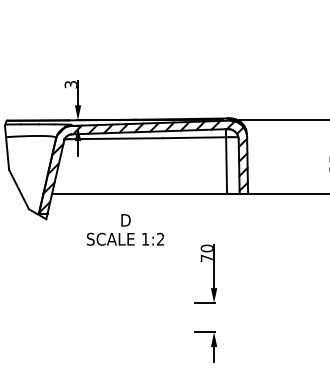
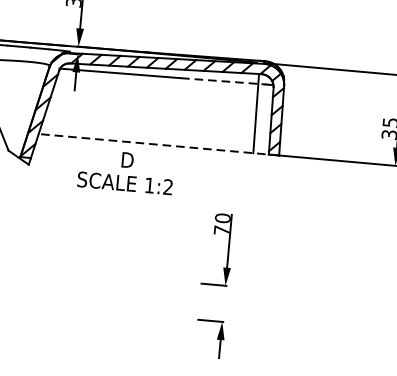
line: (196, 137) -> (222, 80), solid -> dashed
line: (150, 193) -> (159, 144), solid -> dashed
text: (125, 229) -> (126, 171), moved

